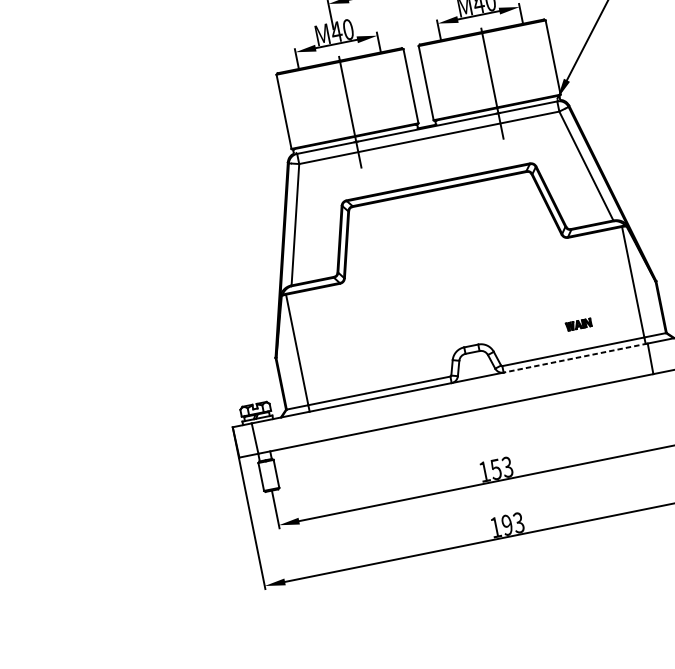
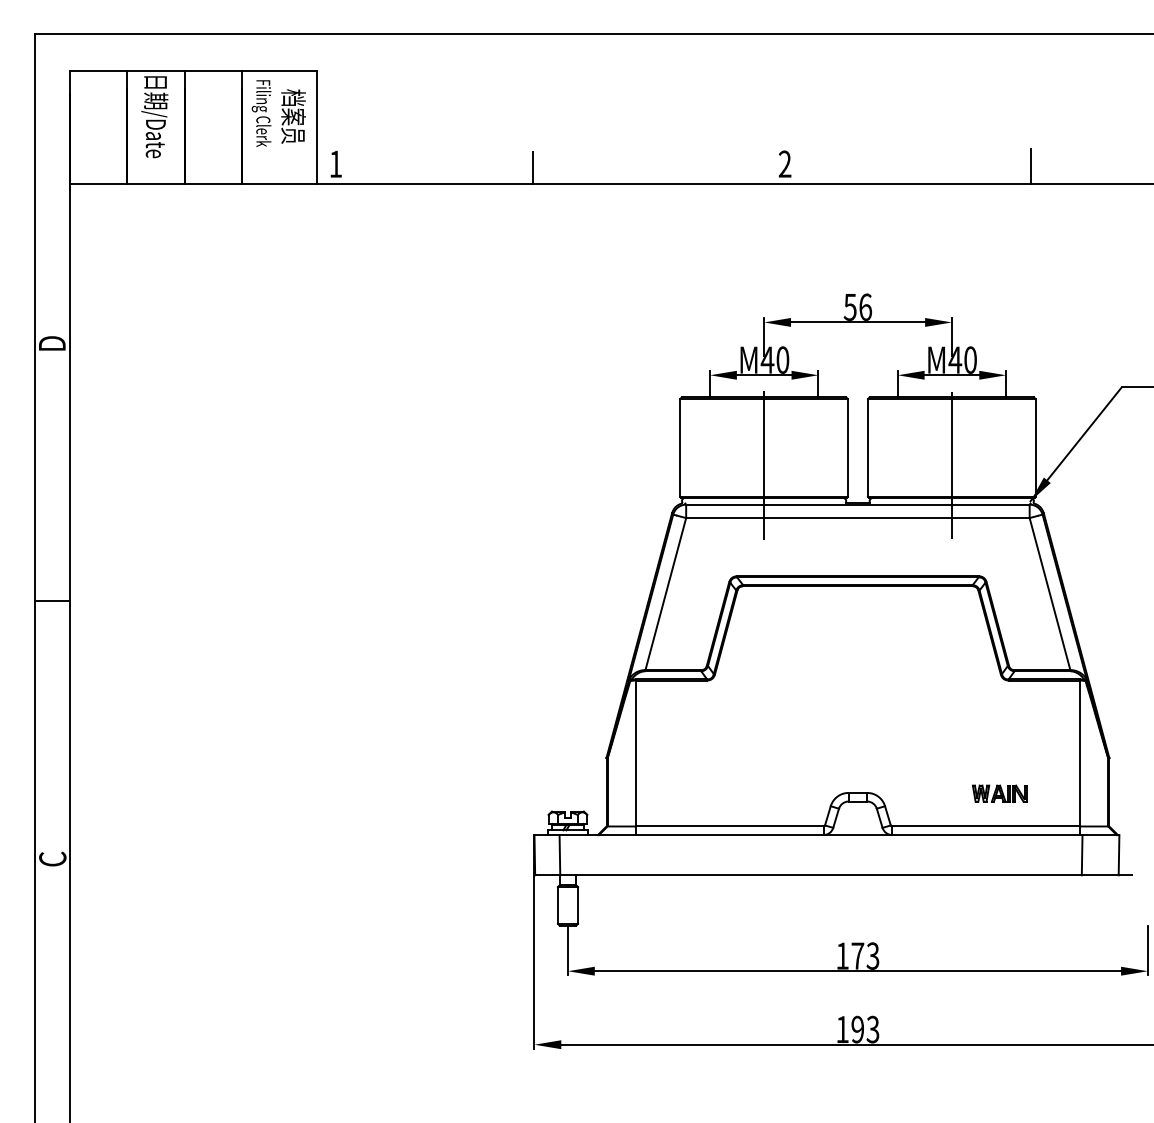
part: (578, 324) -> (999, 793), size x1.67
line: (575, 358) -> (986, 835), dashed -> solid
text: (495, 469) -> (857, 955), 153 -> 173

